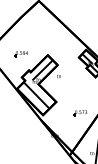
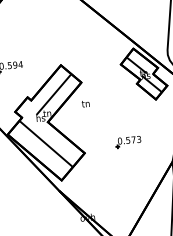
part: (79, 113) -> (126, 142), moved

